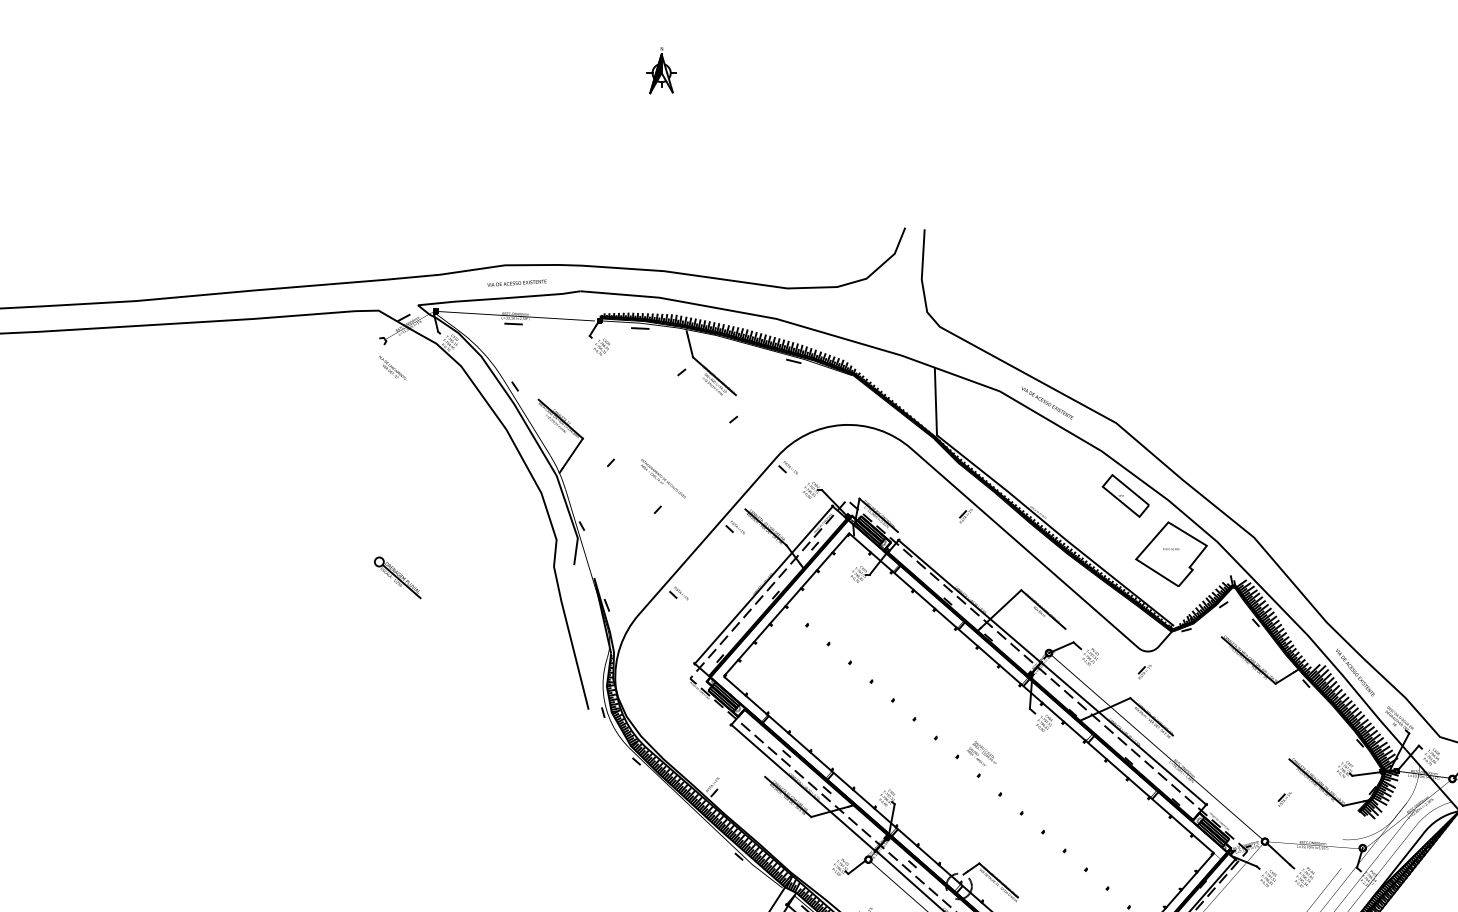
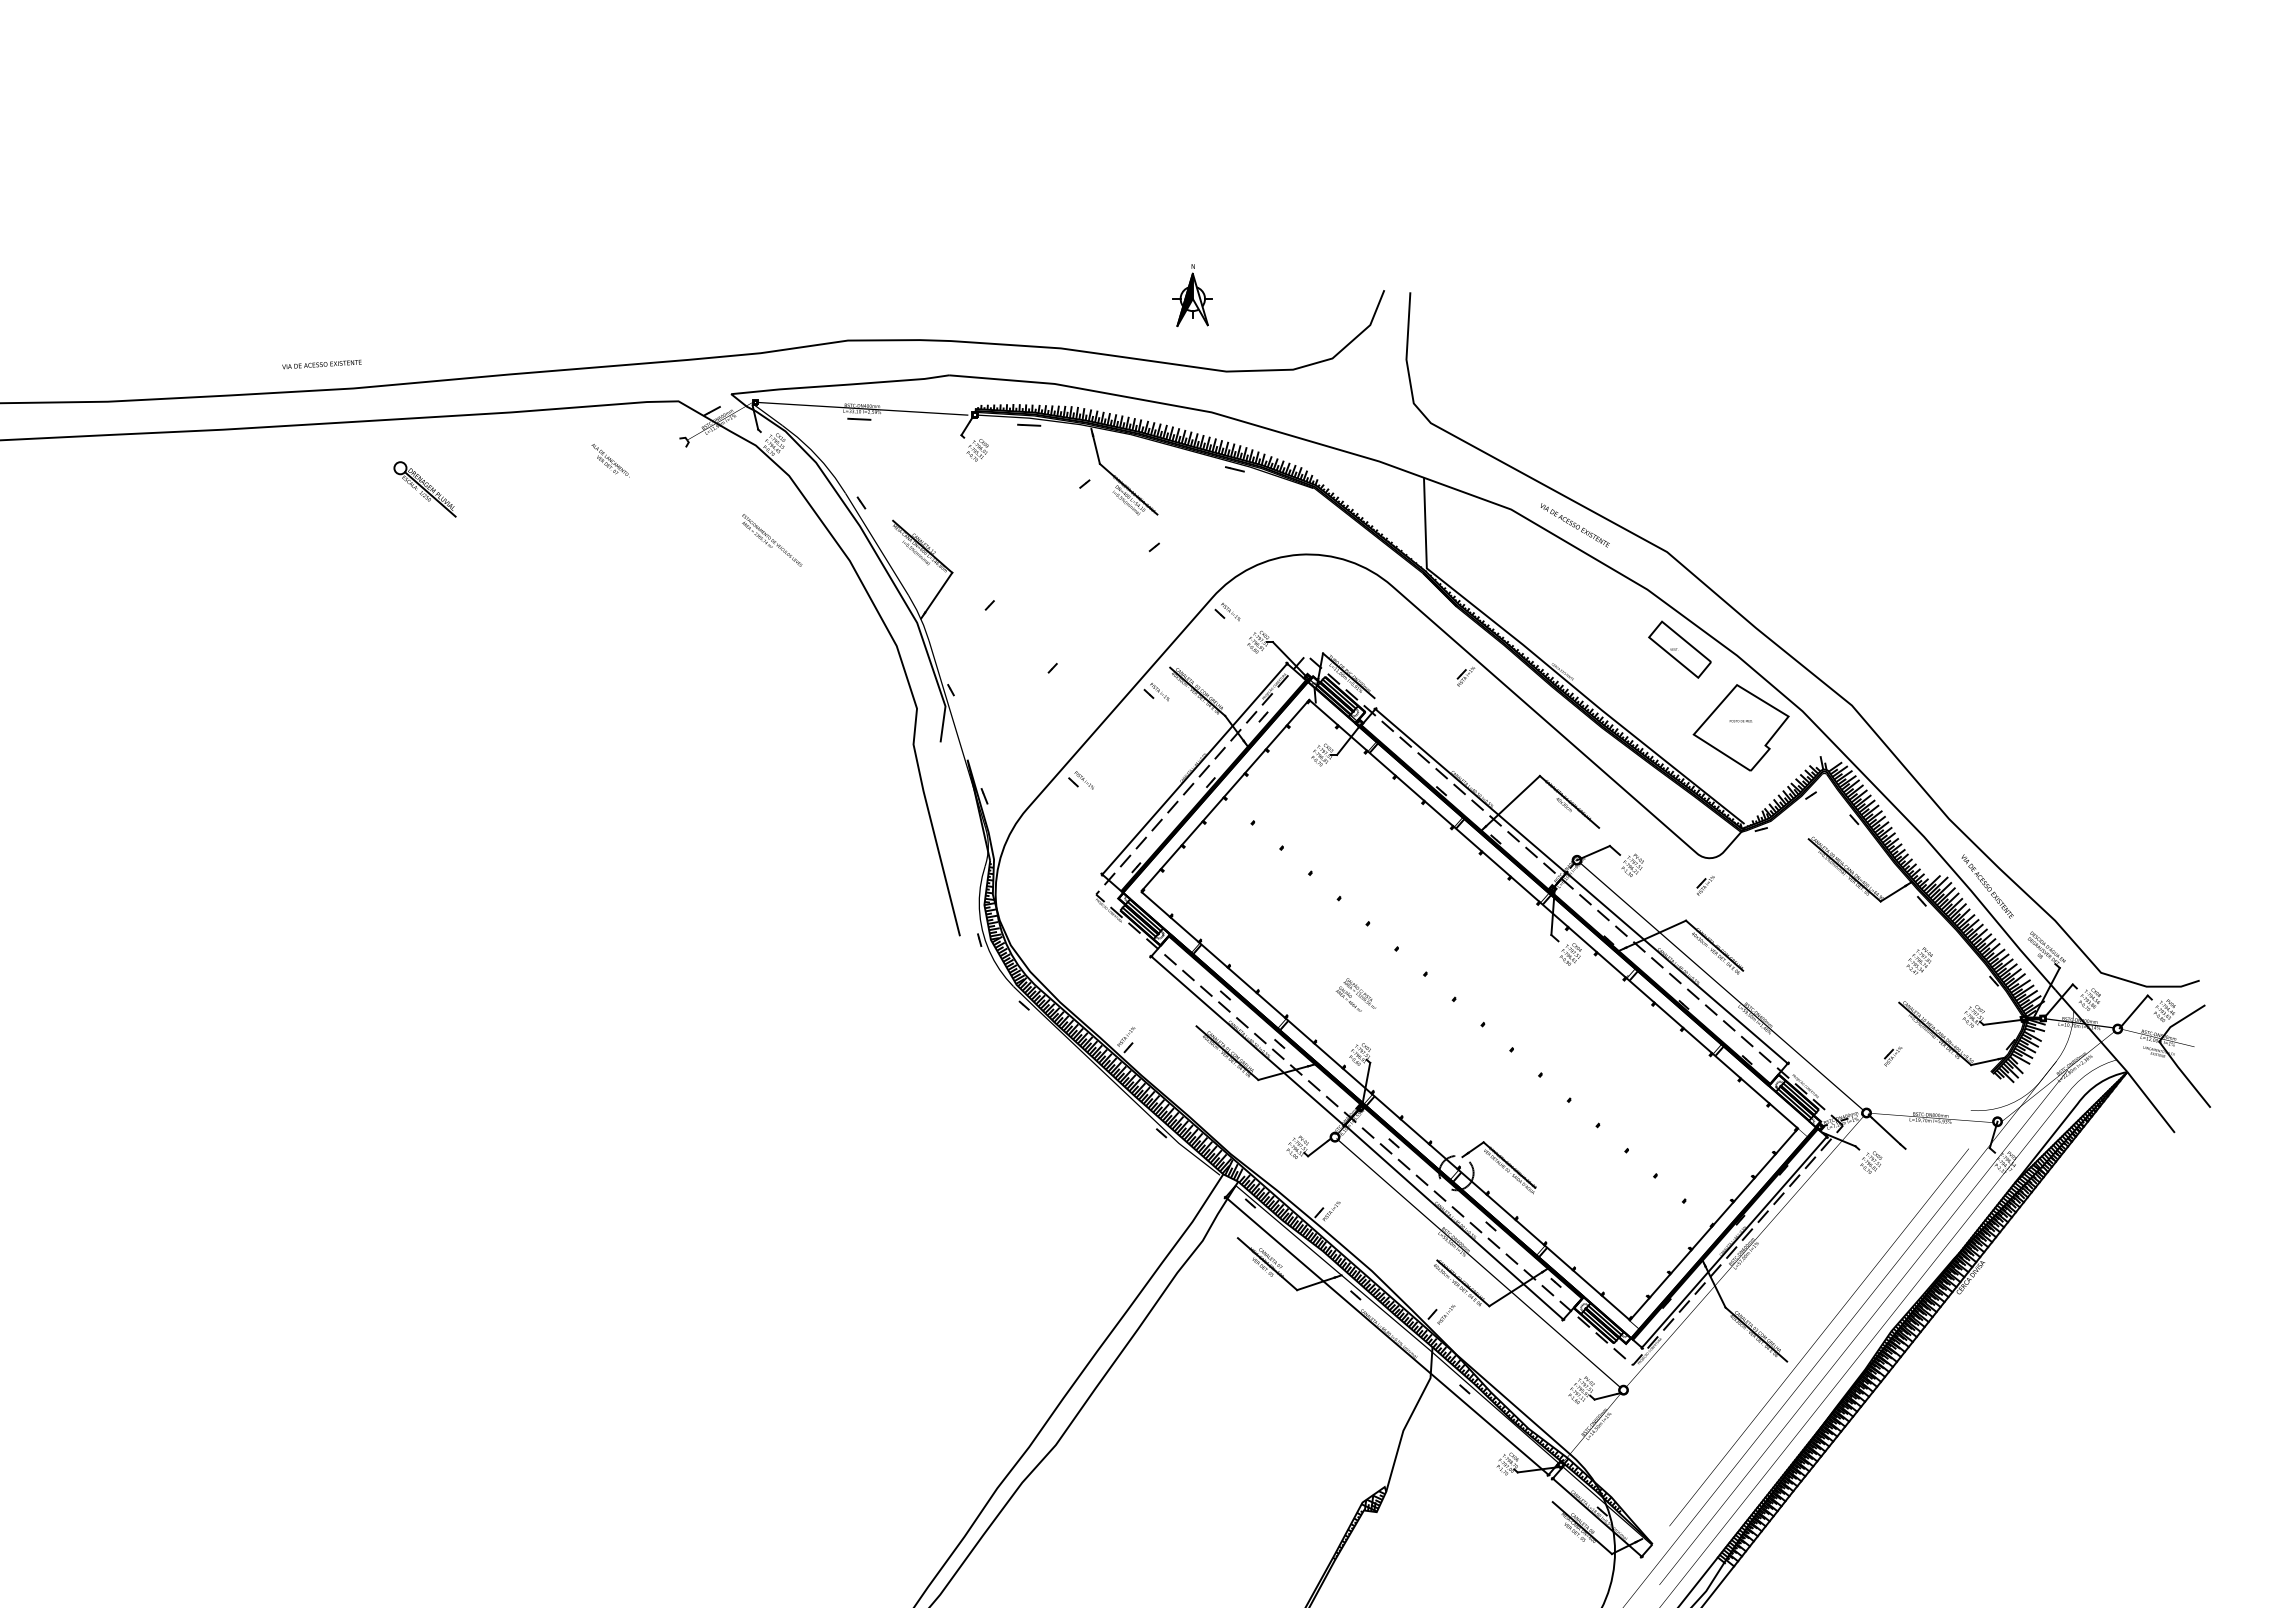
part: (661, 70) -> (1192, 295), moved
text: (516, 283) -> (321, 364), moved
text: (392, 368) -> (610, 460), moved
text: (663, 478) -> (772, 540), moved
part: (397, 577) -> (424, 489), moved
text: (981, 753) -> (1355, 994), moved
text: (1304, 877) -> (1919, 960), moved

